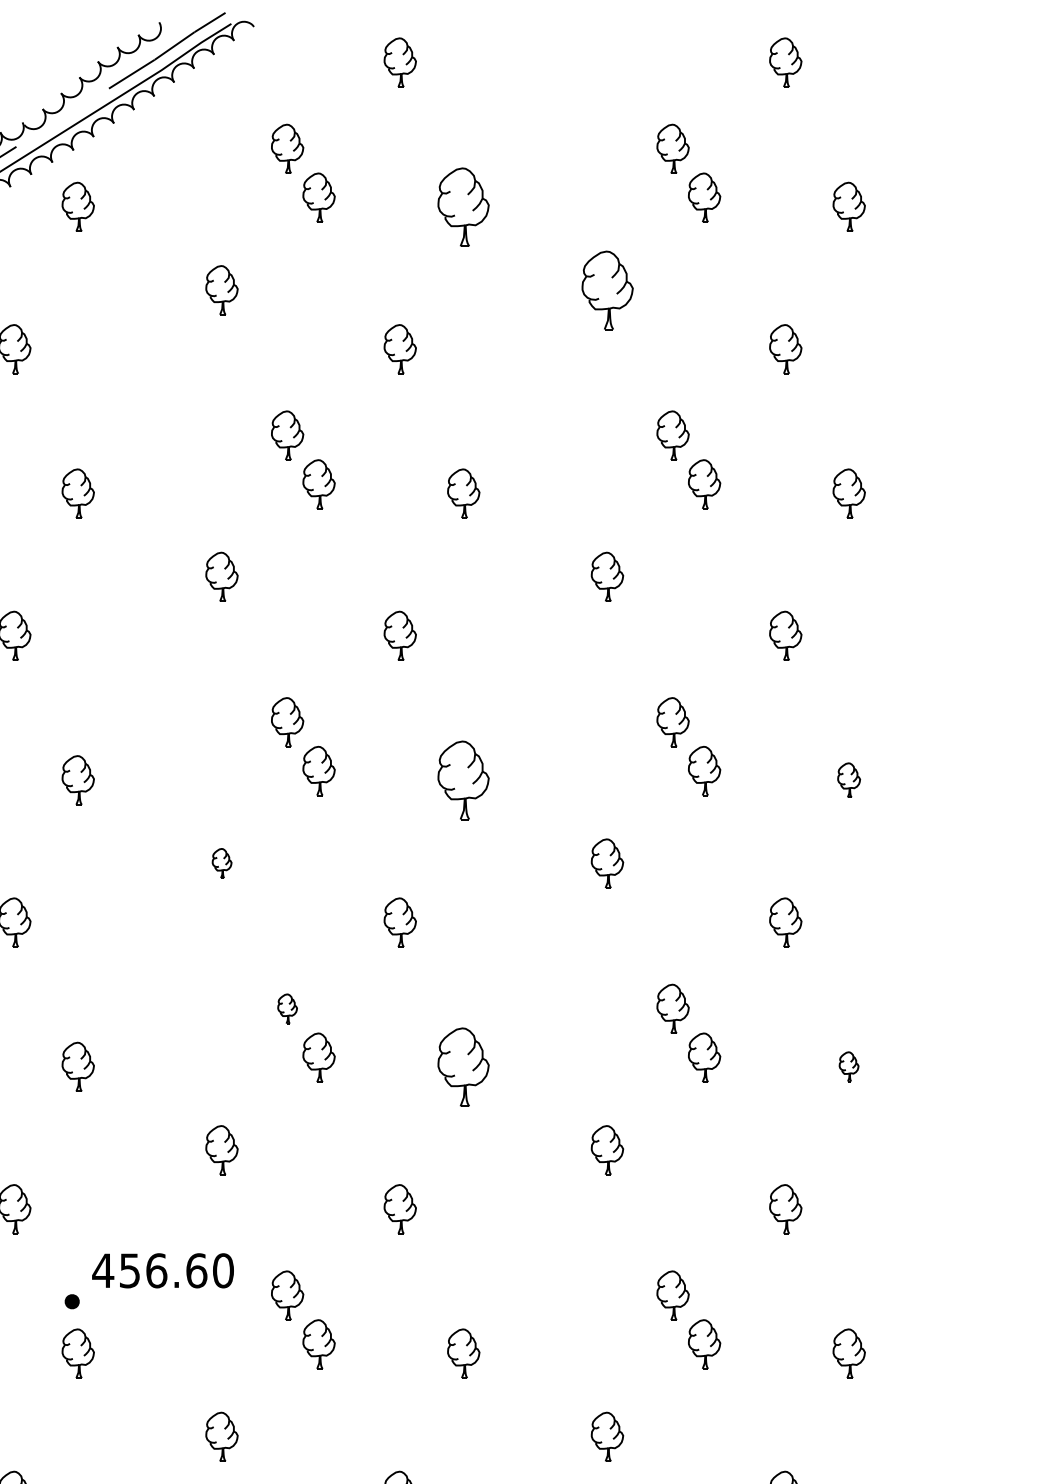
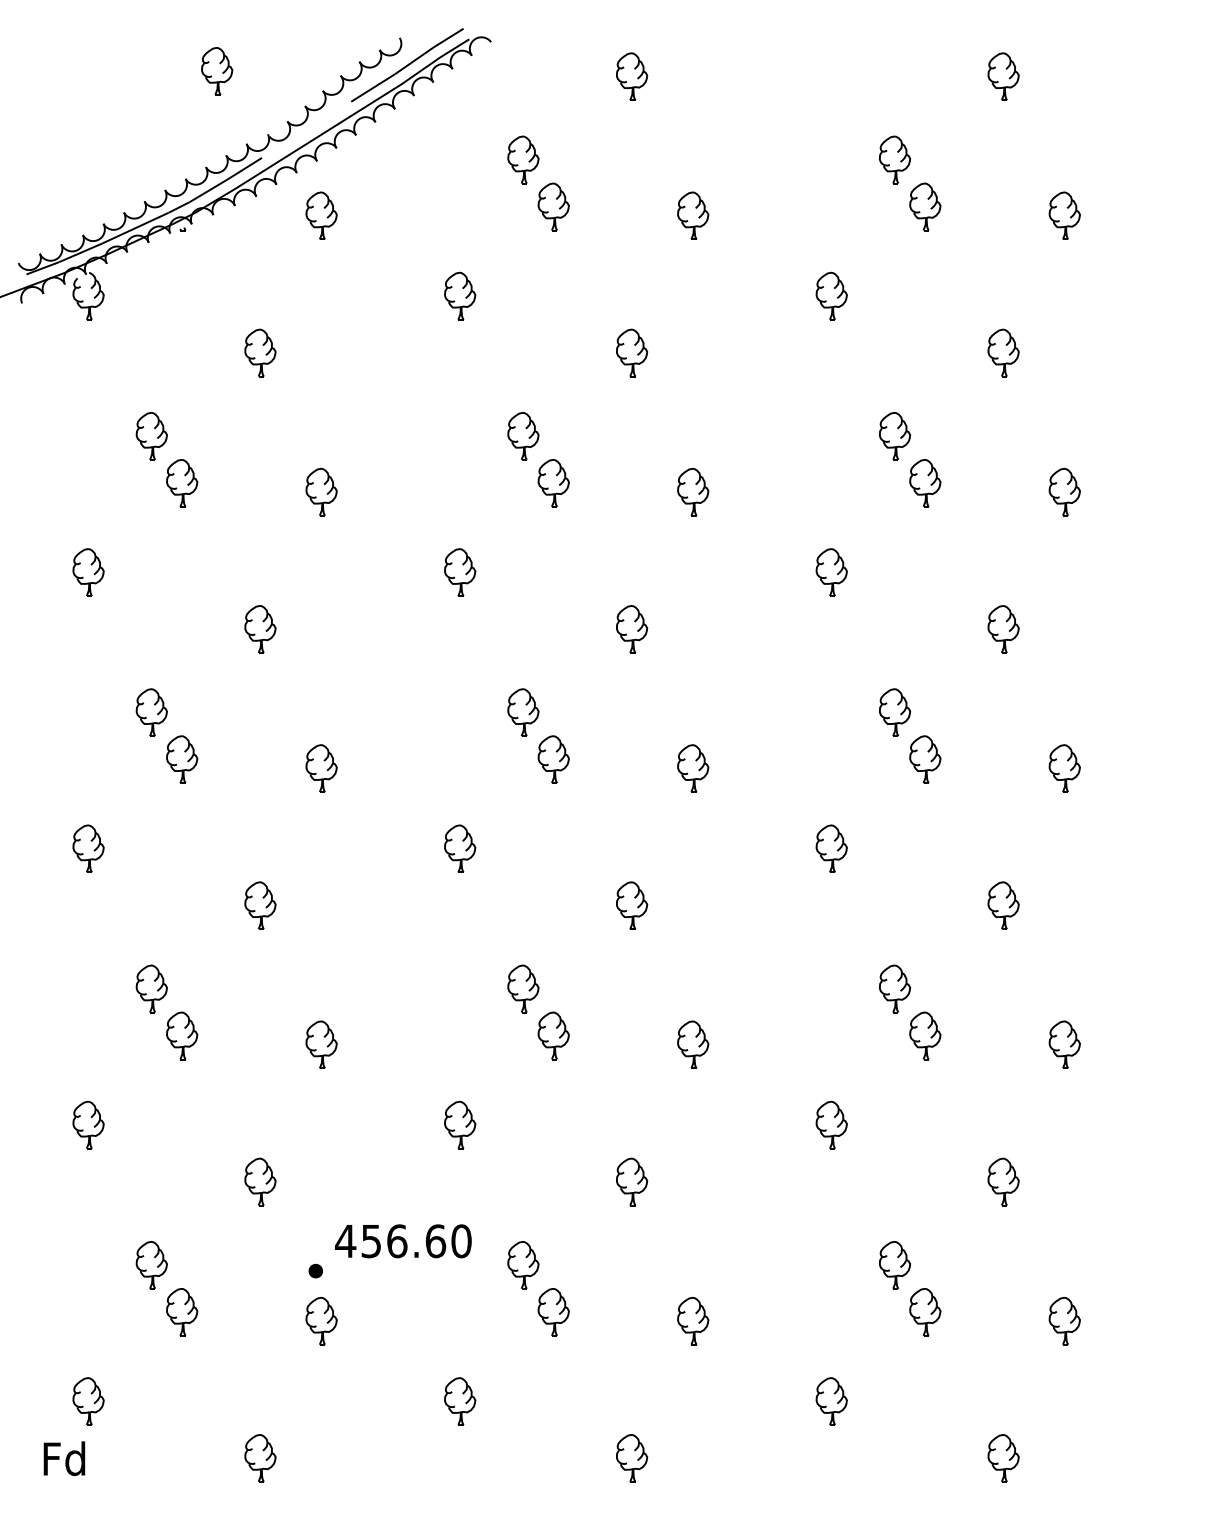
part: (464, 206) -> (693, 215), size x0.62
part: (607, 289) -> (831, 295), size x0.62
part: (464, 780) -> (693, 768), size x0.62
part: (848, 780) -> (1064, 768), size x1.43
part: (222, 863) -> (460, 848), size x1.67
part: (287, 1008) -> (523, 988), size x1.67
part: (464, 1066) -> (693, 1044), size x0.62
part: (848, 1066) -> (1064, 1044), size x1.67

